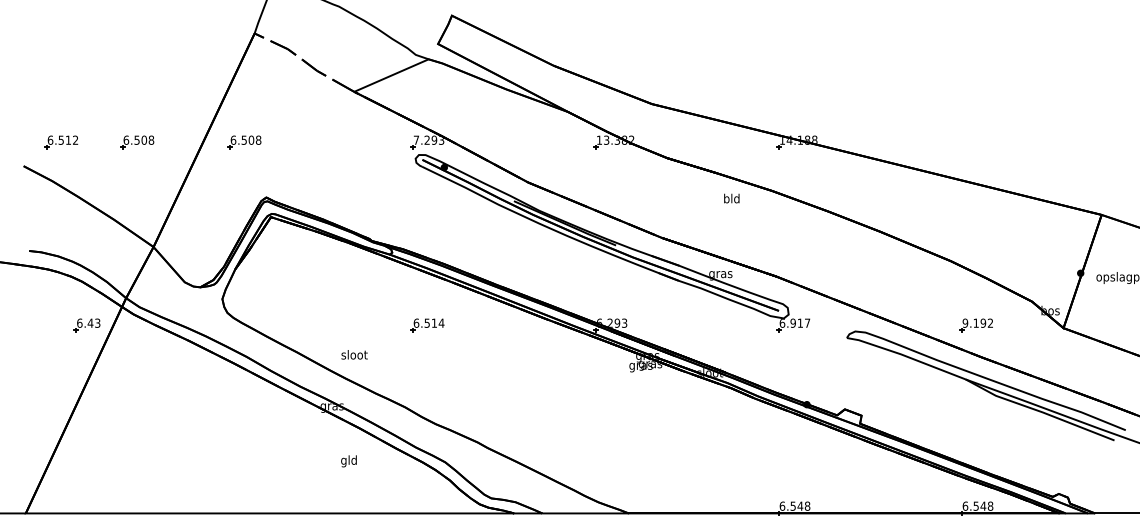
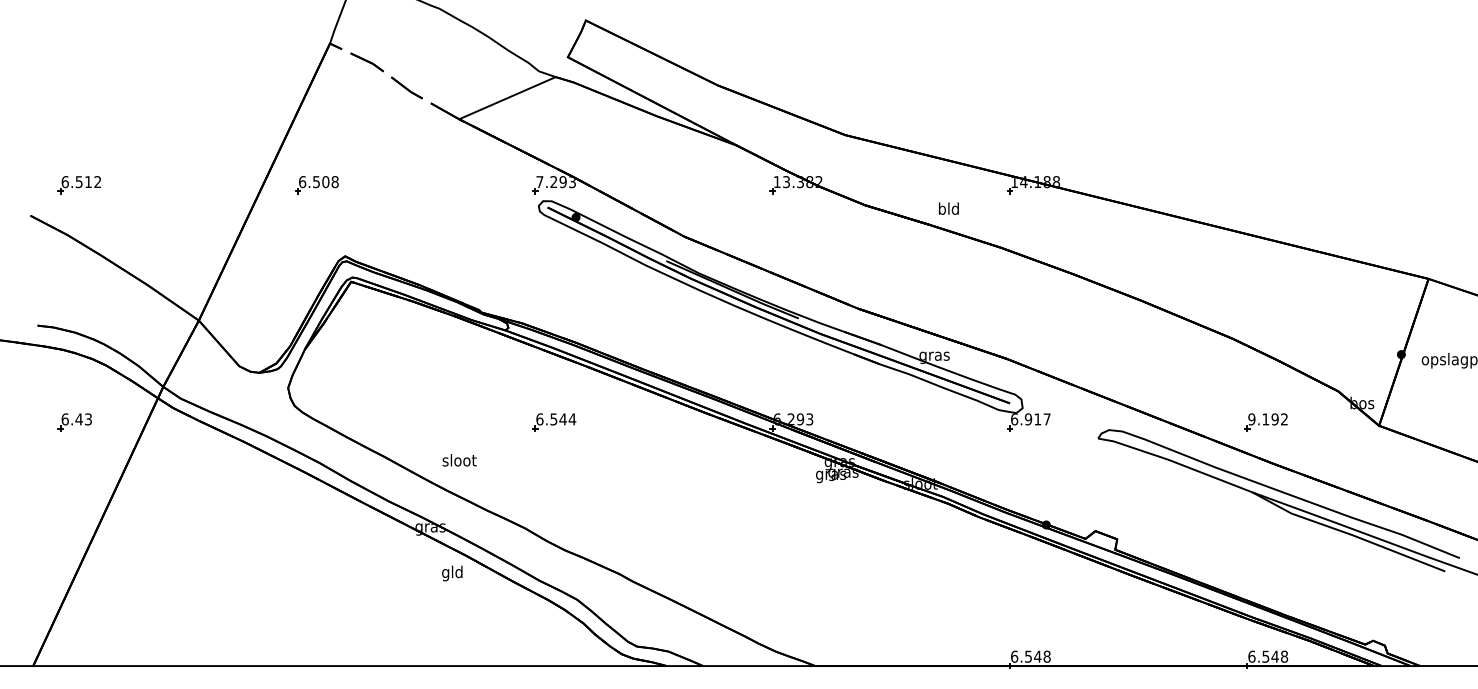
part: (137, 142) -> (177, 185), removed
text: (731, 198) -> (948, 208), moved
text: (433, 323) -> (562, 419), 6.514 -> 6.544
part: (86, 325) -> (74, 422), moved
text: (349, 461) -> (452, 573), moved

